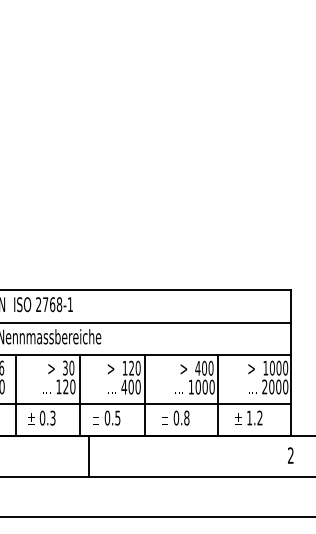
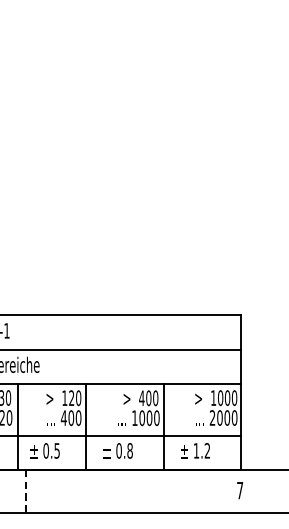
text: (290, 455) -> (239, 490), 2 -> 7
line: (88, 456) -> (26, 491), solid -> dashed

